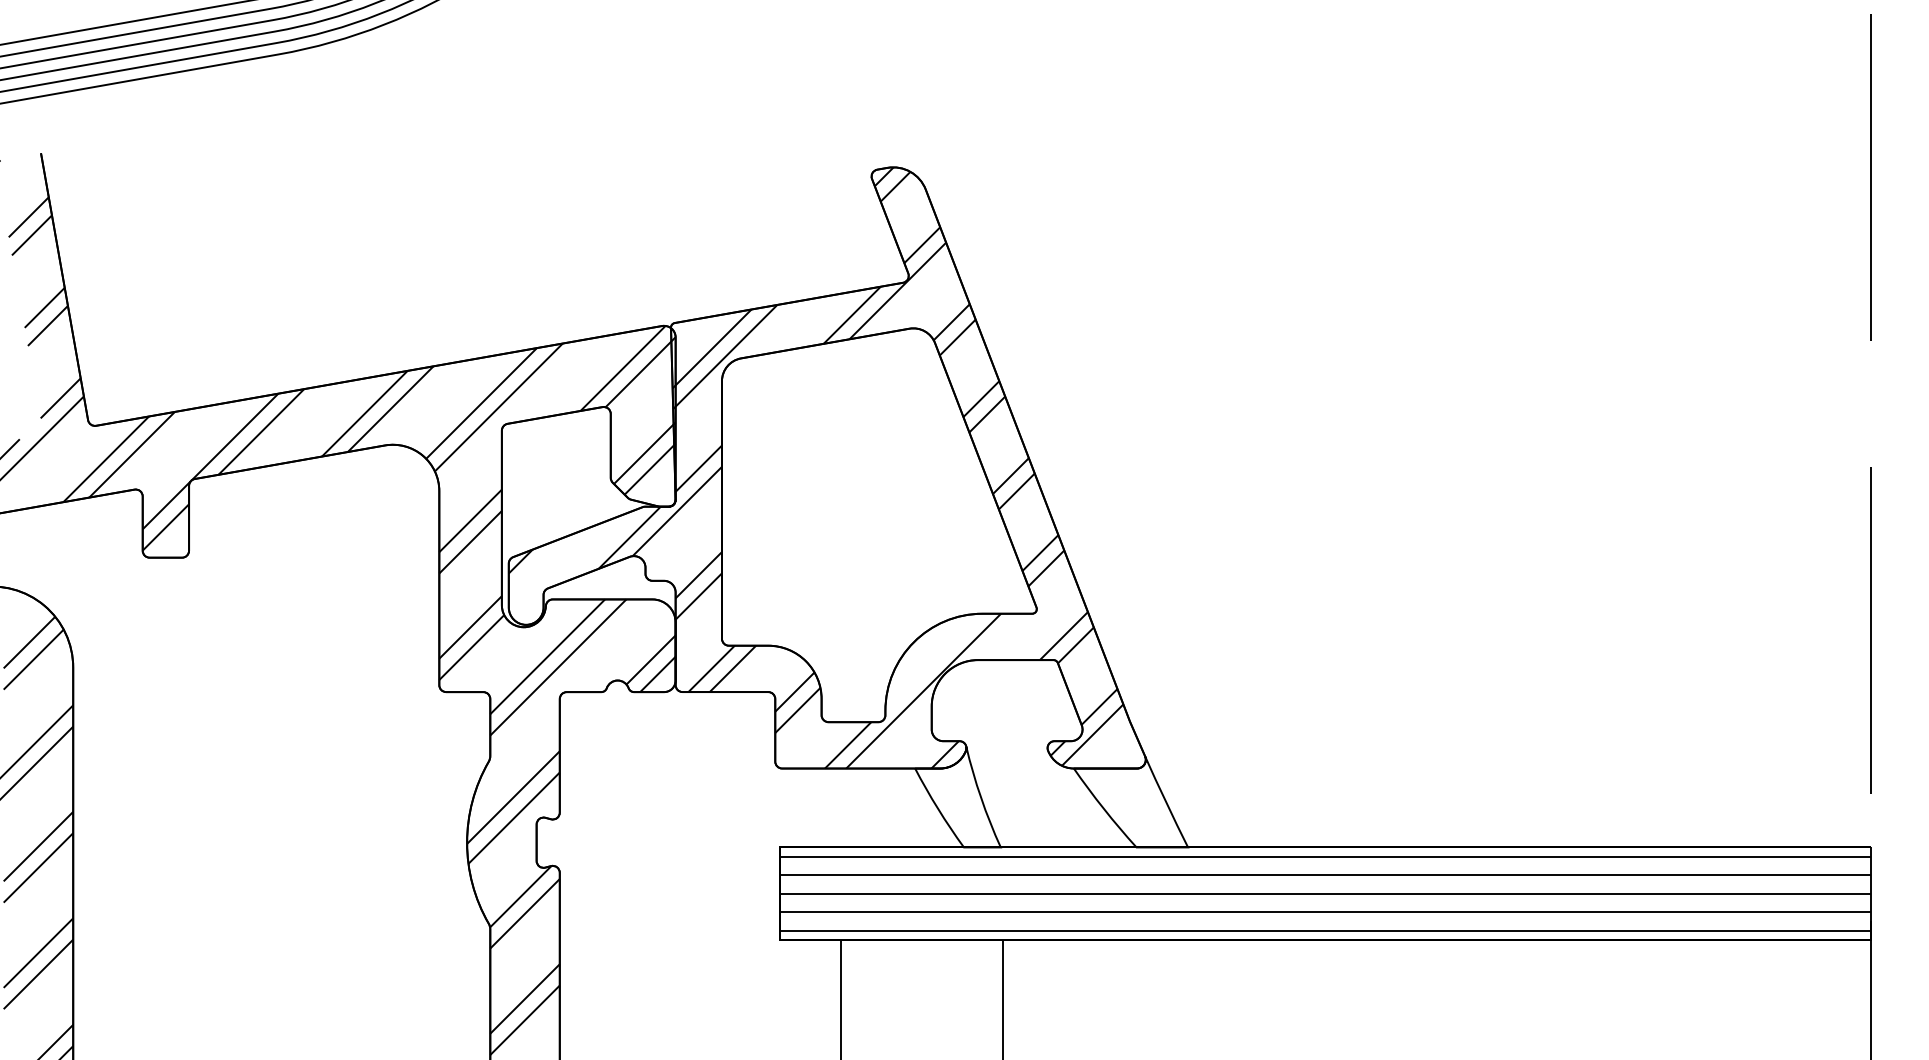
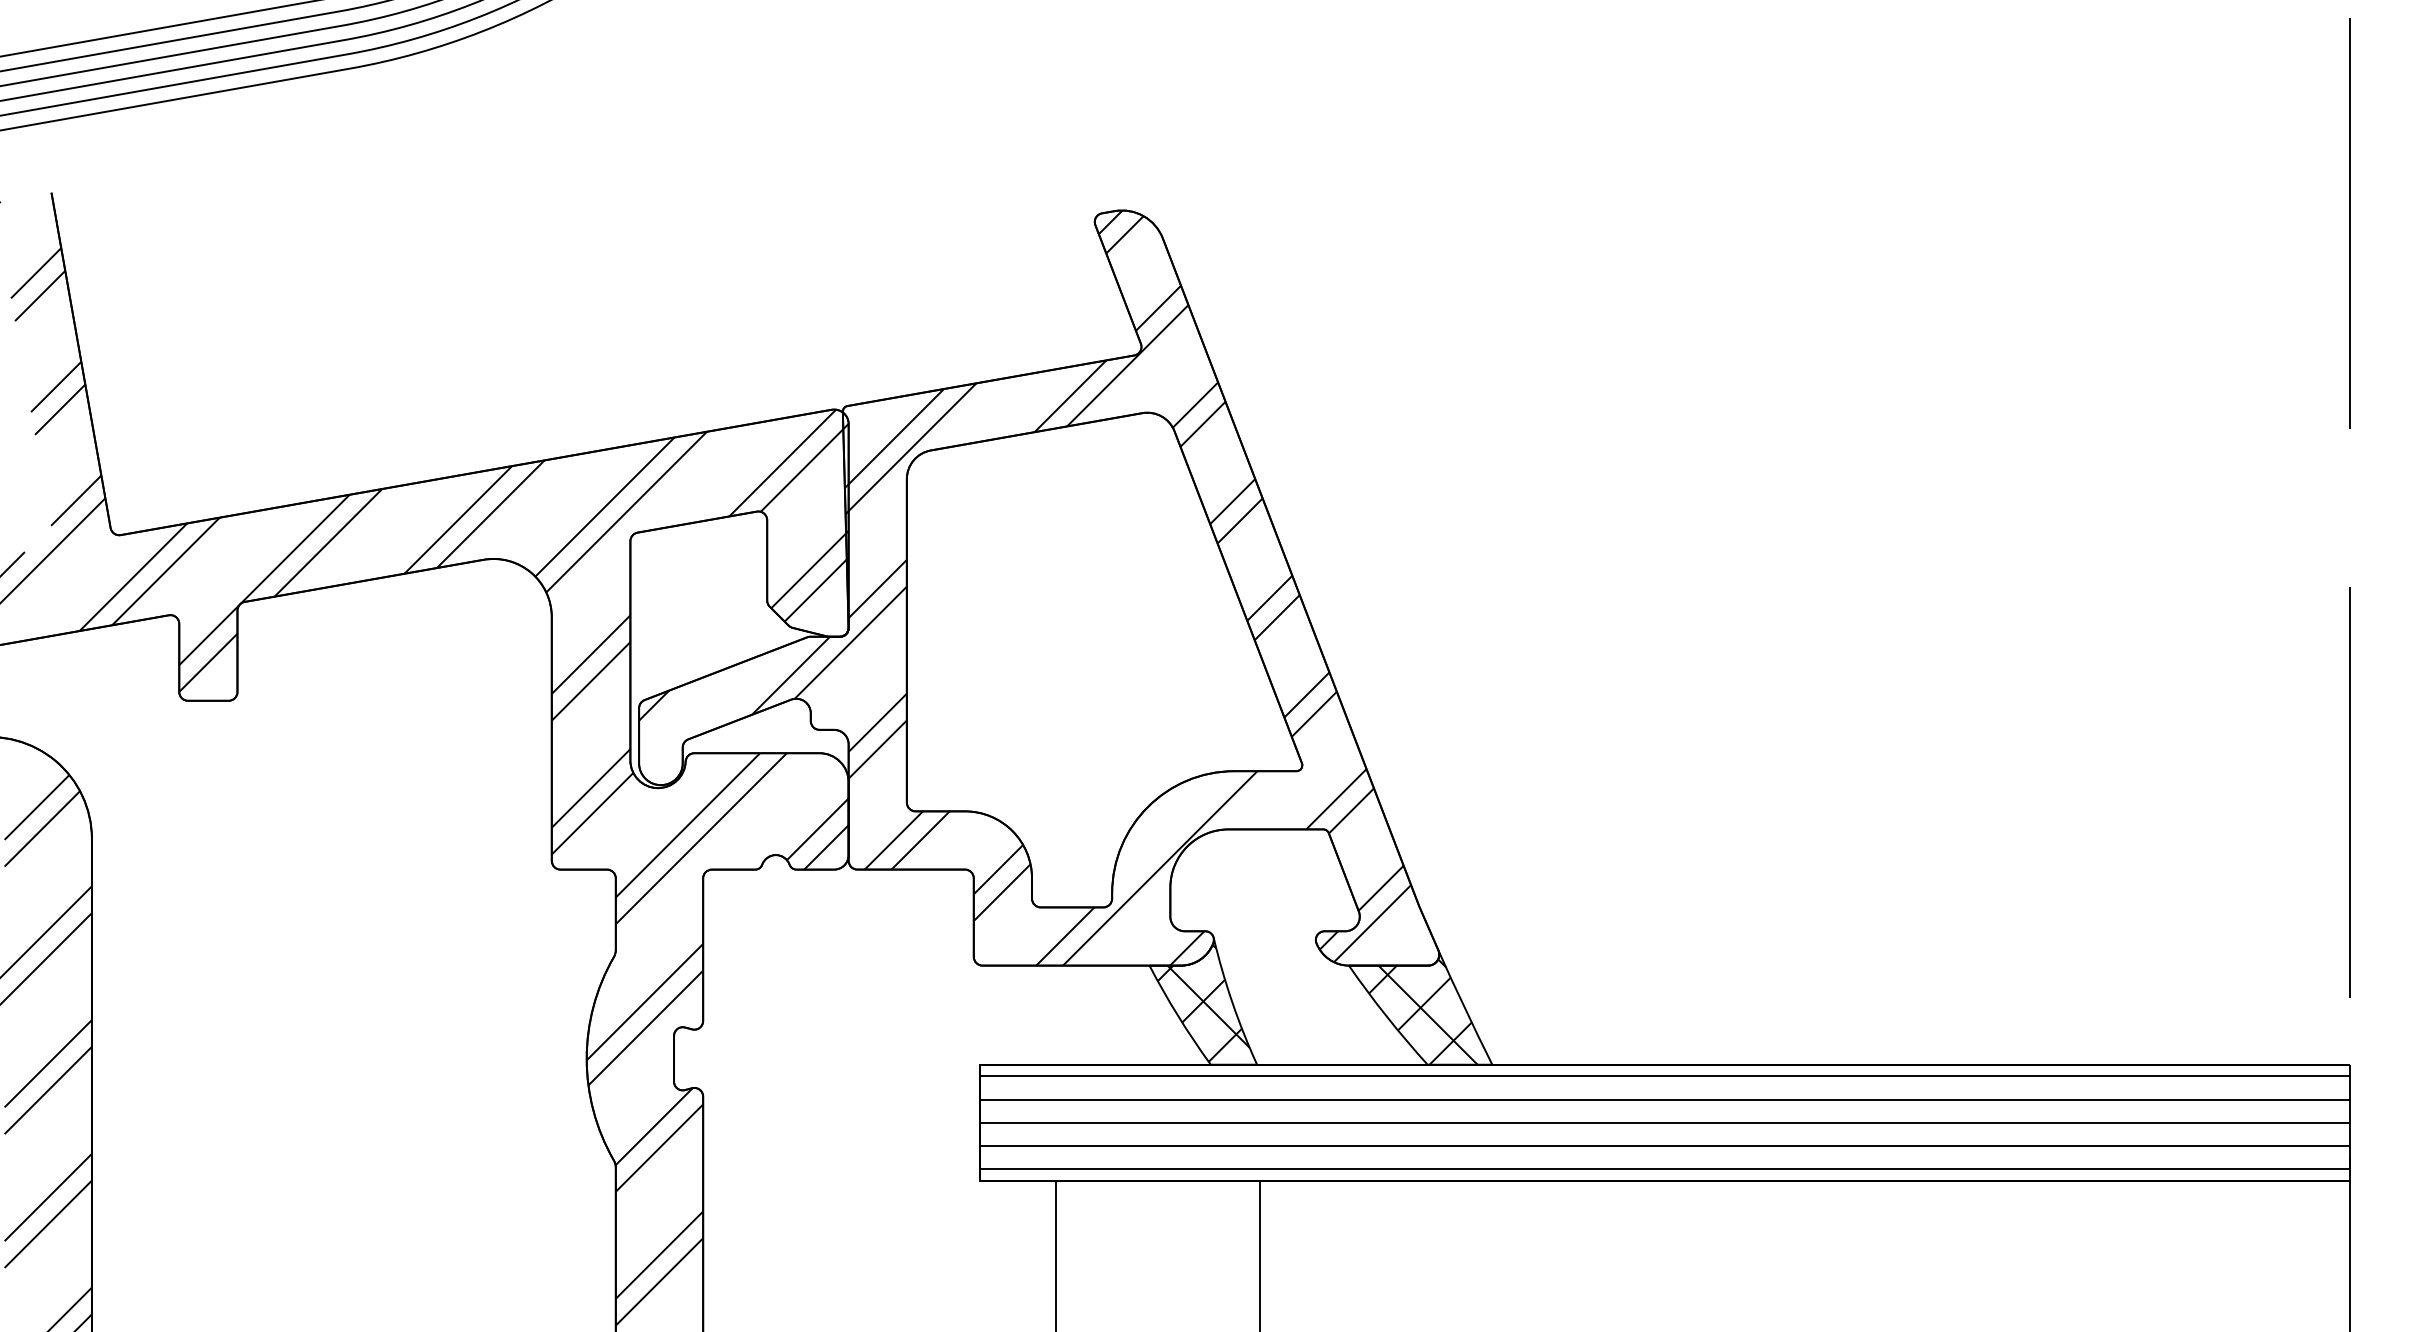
hatch: (958, 797) -> (1203, 1002), added
hatch: (1133, 805) -> (1423, 1011), added

